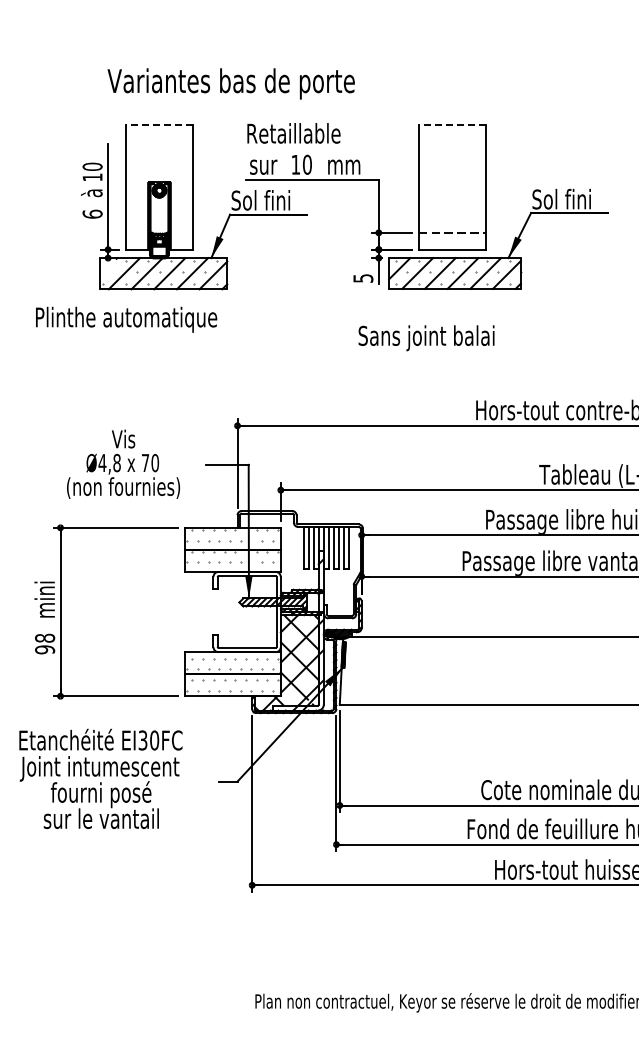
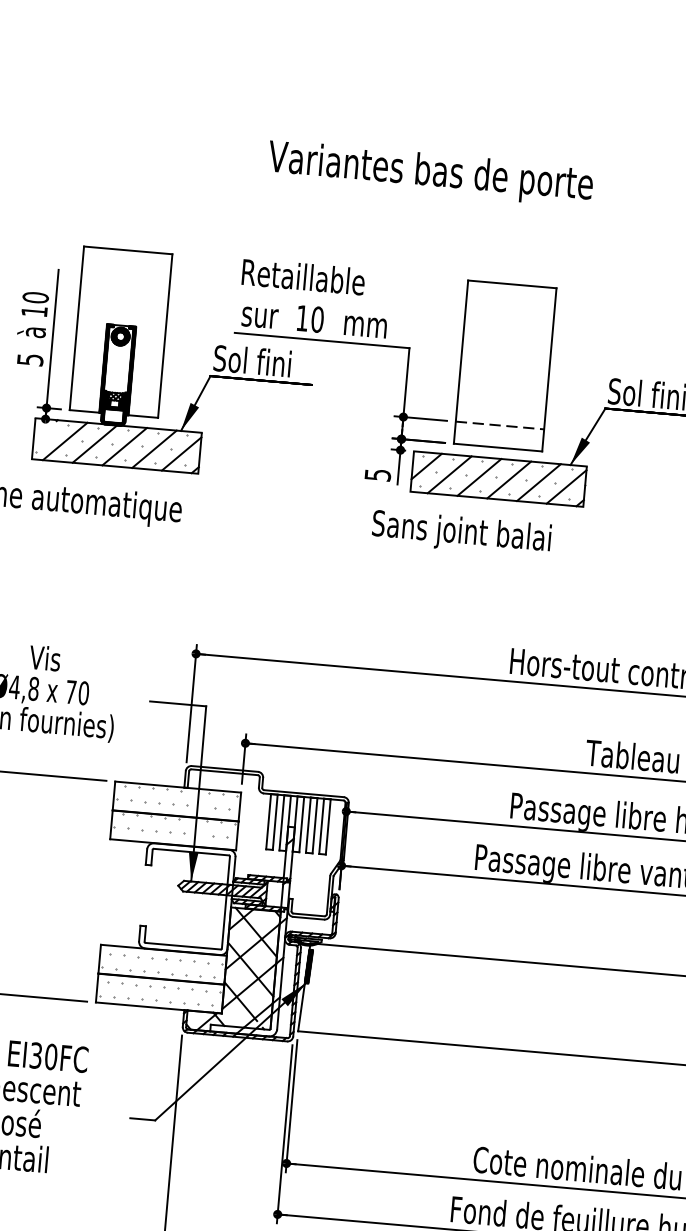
text: (230, 83) -> (429, 173), moved
line: (159, 124) -> (128, 249), dashed -> solid
line: (452, 125) -> (512, 284), dashed -> solid
text: (92, 213) -> (30, 358), 6 -> 5
text: (426, 338) -> (461, 534), moved

